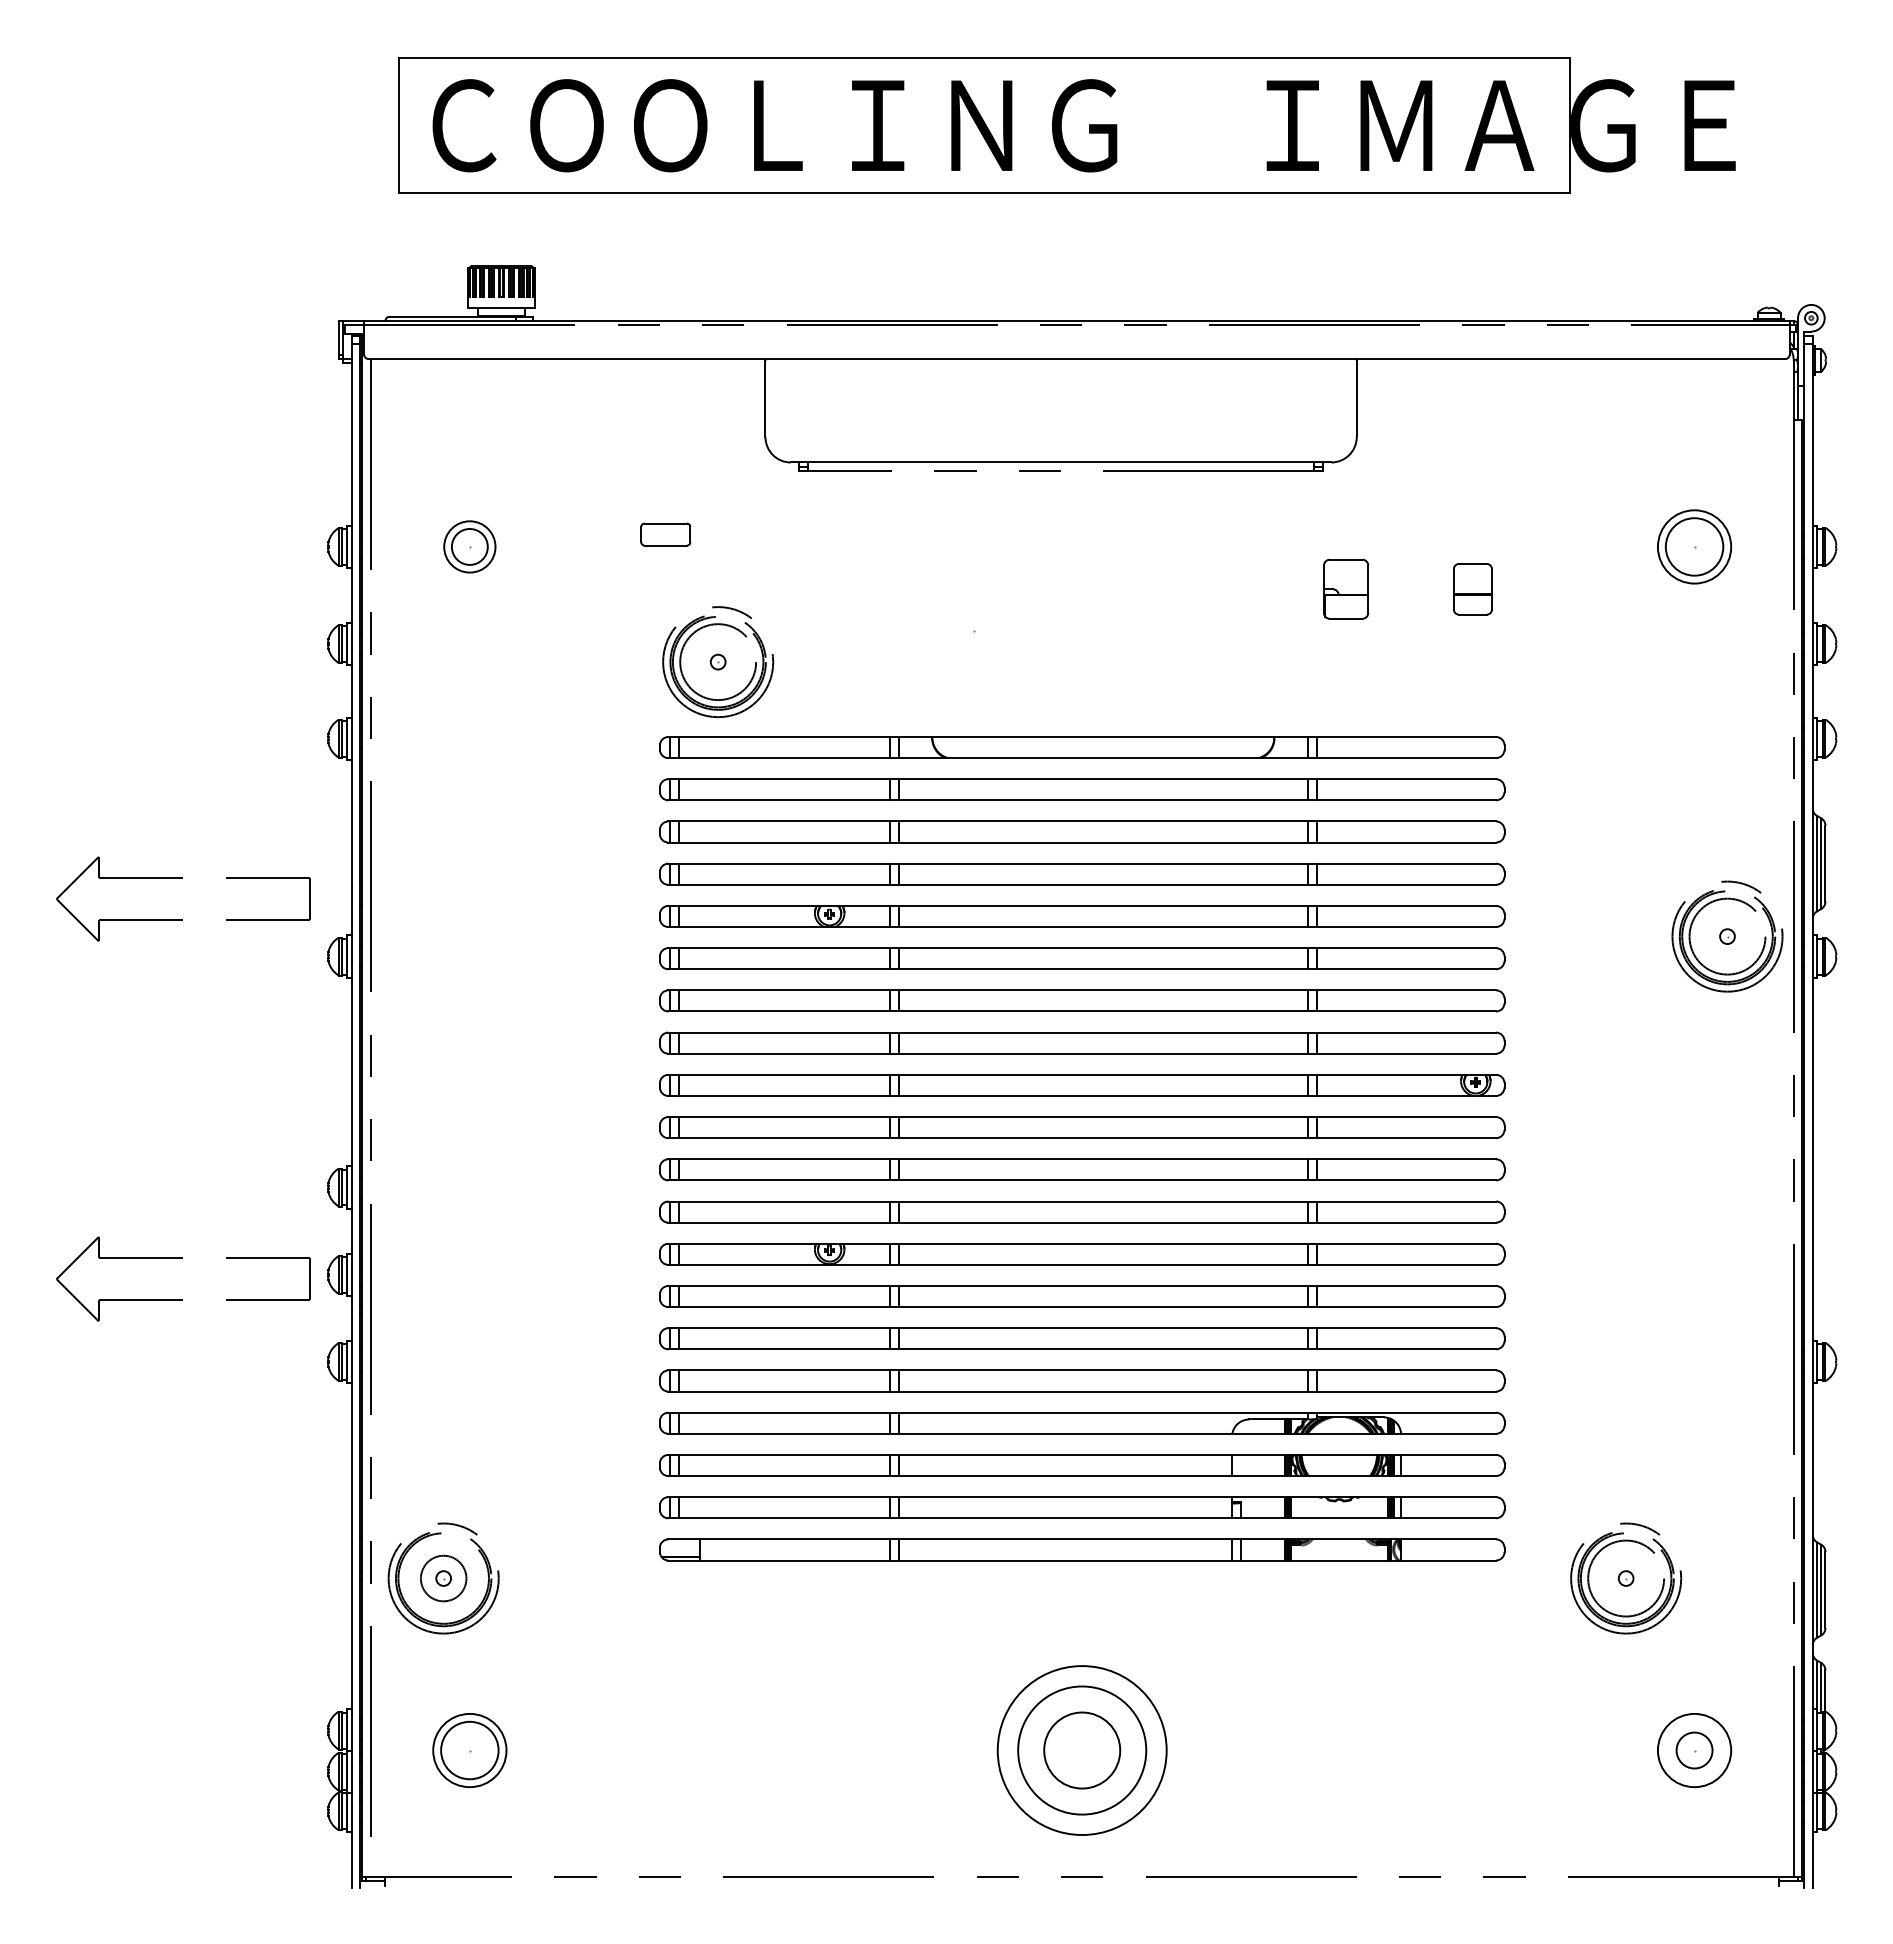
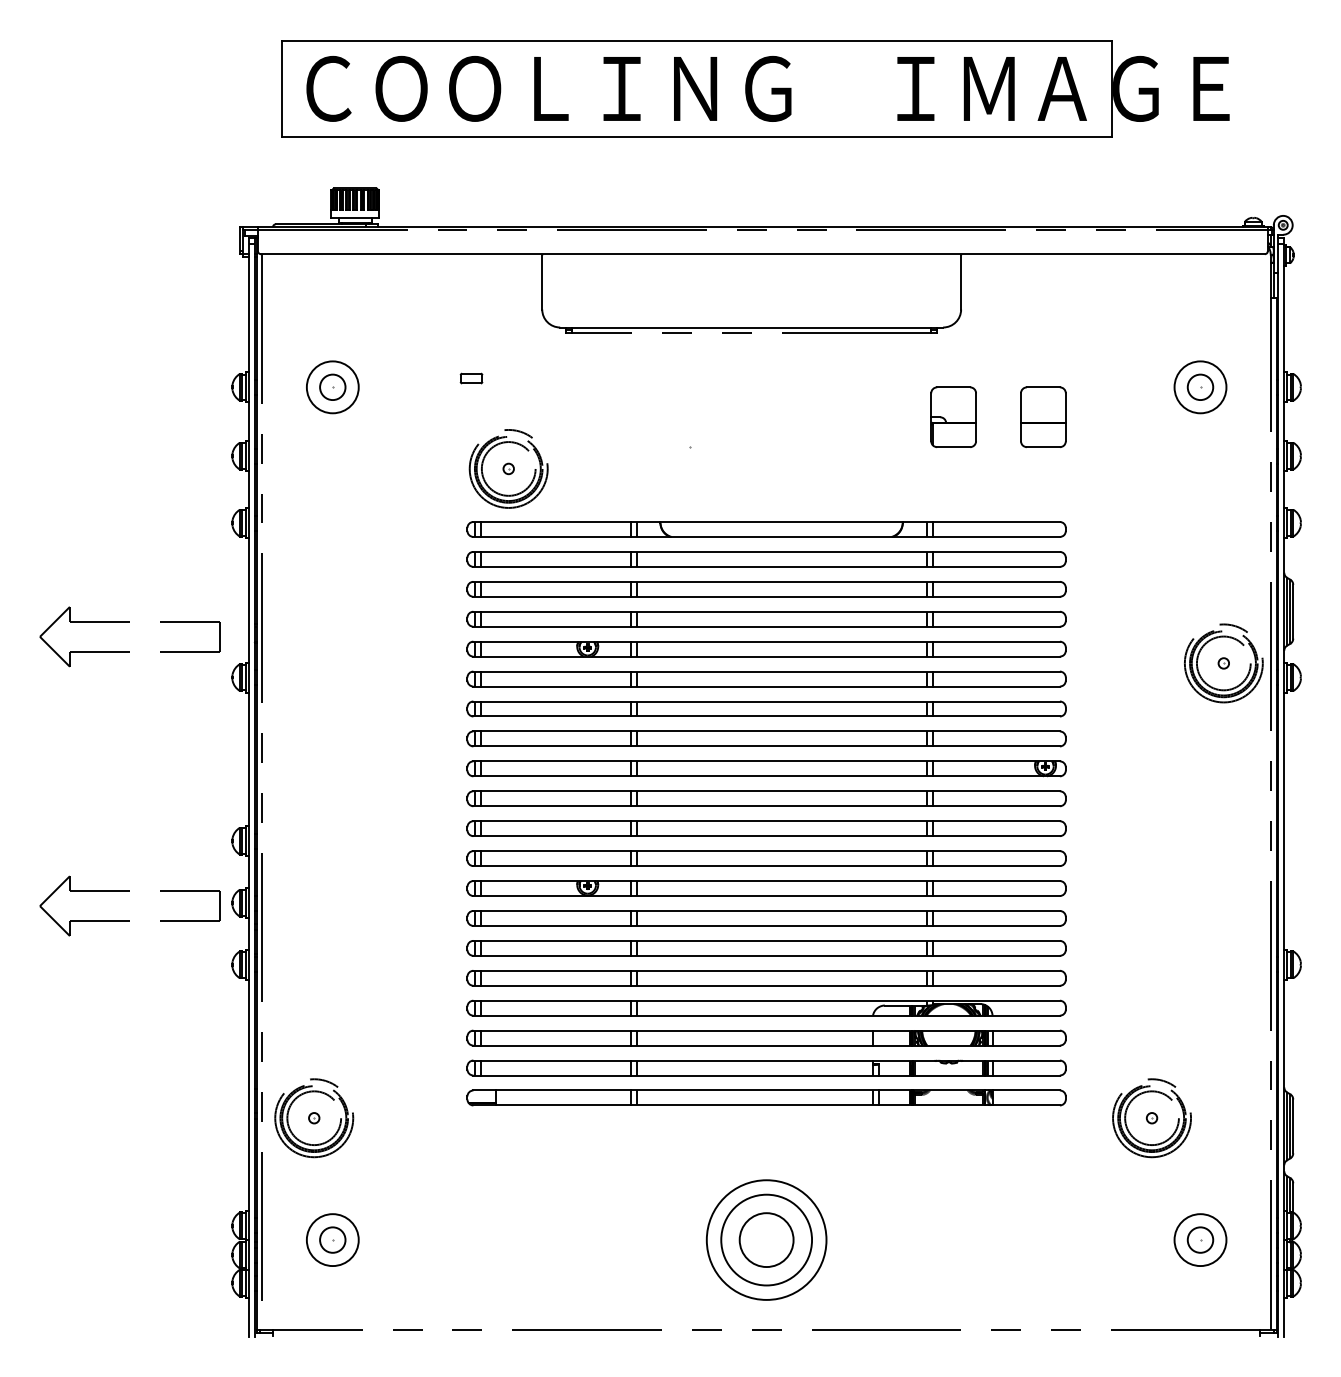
part: (665, 534) -> (471, 378), size x0.62
circle: (469, 546) -> (332, 387), size x1.43
circle: (1694, 546) -> (1200, 387), size x0.62
part: (1345, 589) -> (953, 417), size x1.43
part: (1472, 589) -> (1043, 417), size x1.67
circle: (443, 1578) -> (314, 1118), size x1.67
circle: (469, 1750) -> (332, 1240), size x0.62

